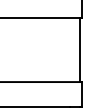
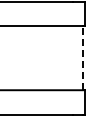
line: (79, 50) -> (82, 58), solid -> dashed

